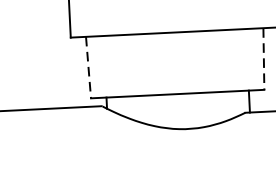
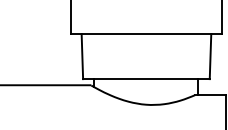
line: (263, 58) -> (210, 56), dashed -> solid
line: (88, 67) -> (82, 56), dashed -> solid

